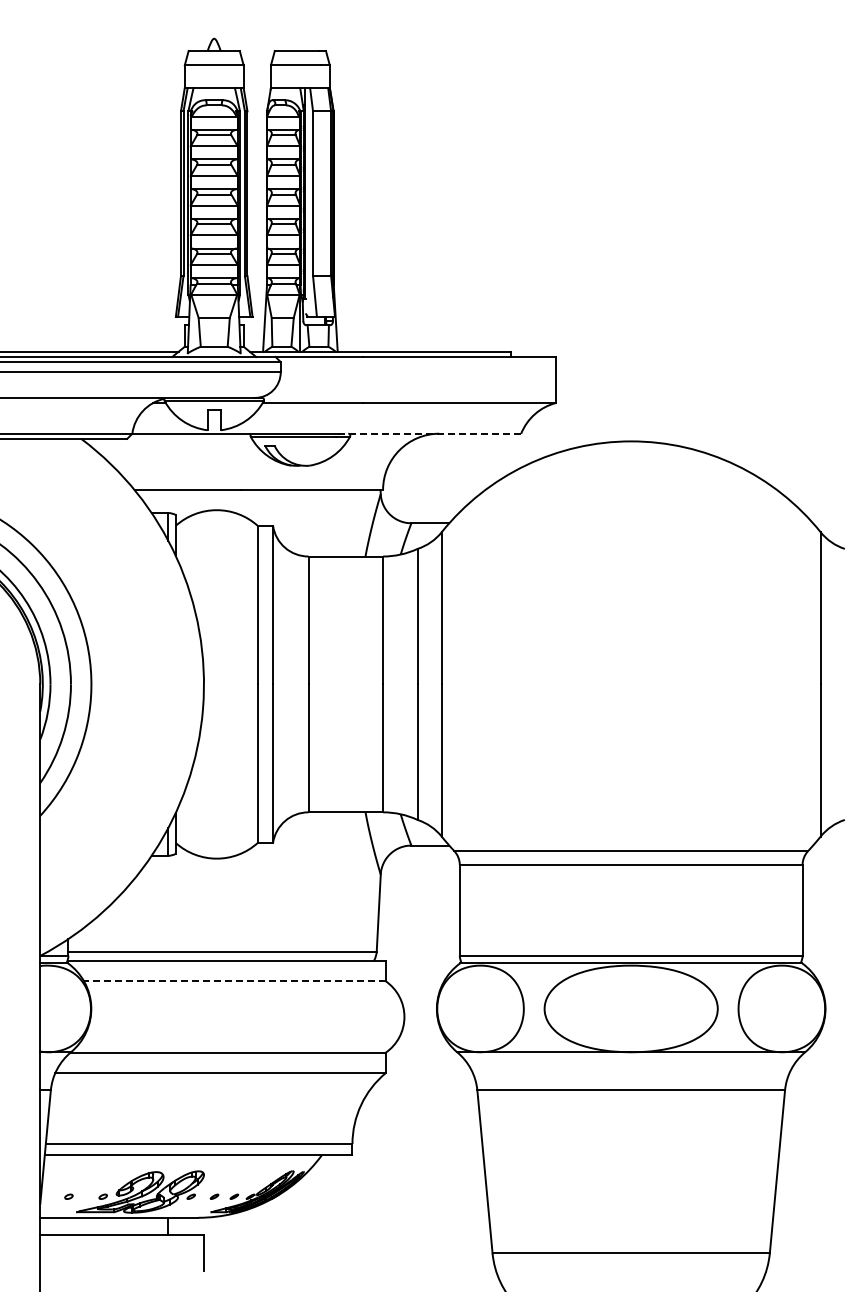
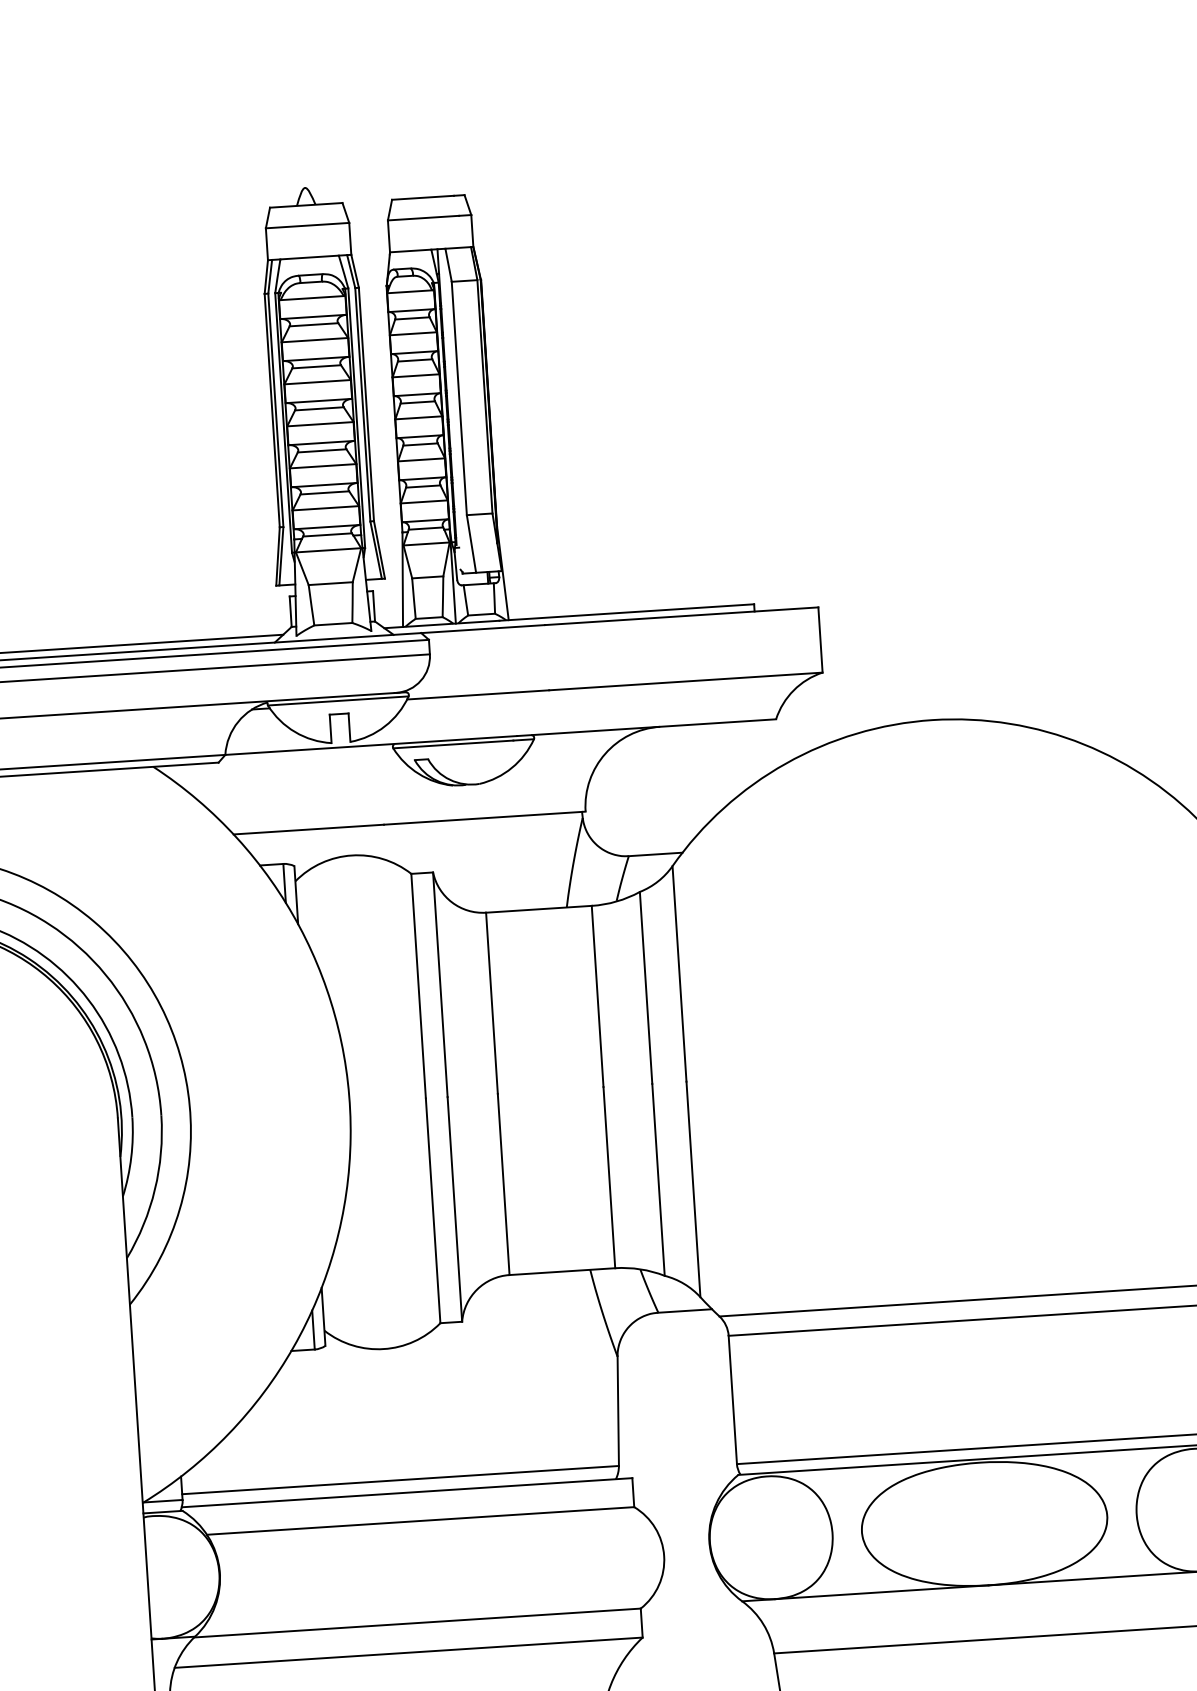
line: (429, 433) -> (646, 727), dashed -> solid
line: (234, 981) -> (420, 1521), dashed -> solid

